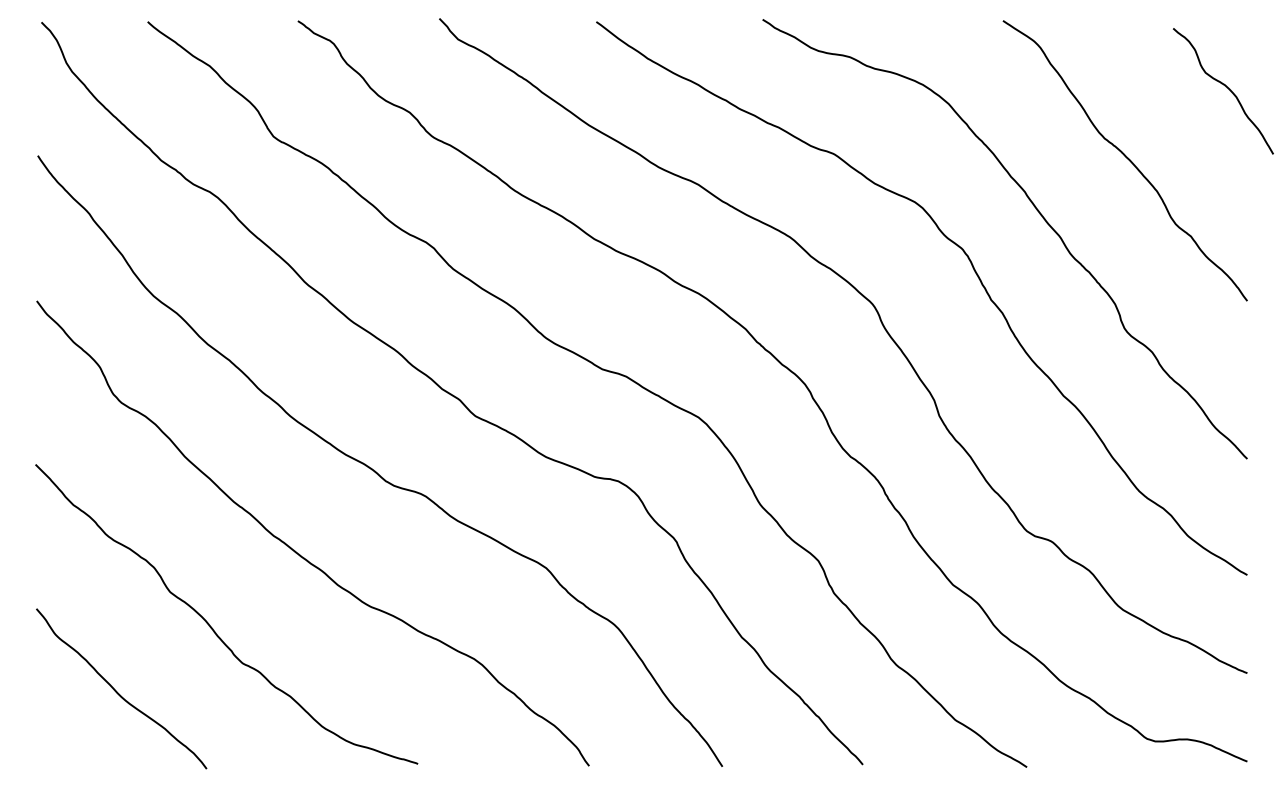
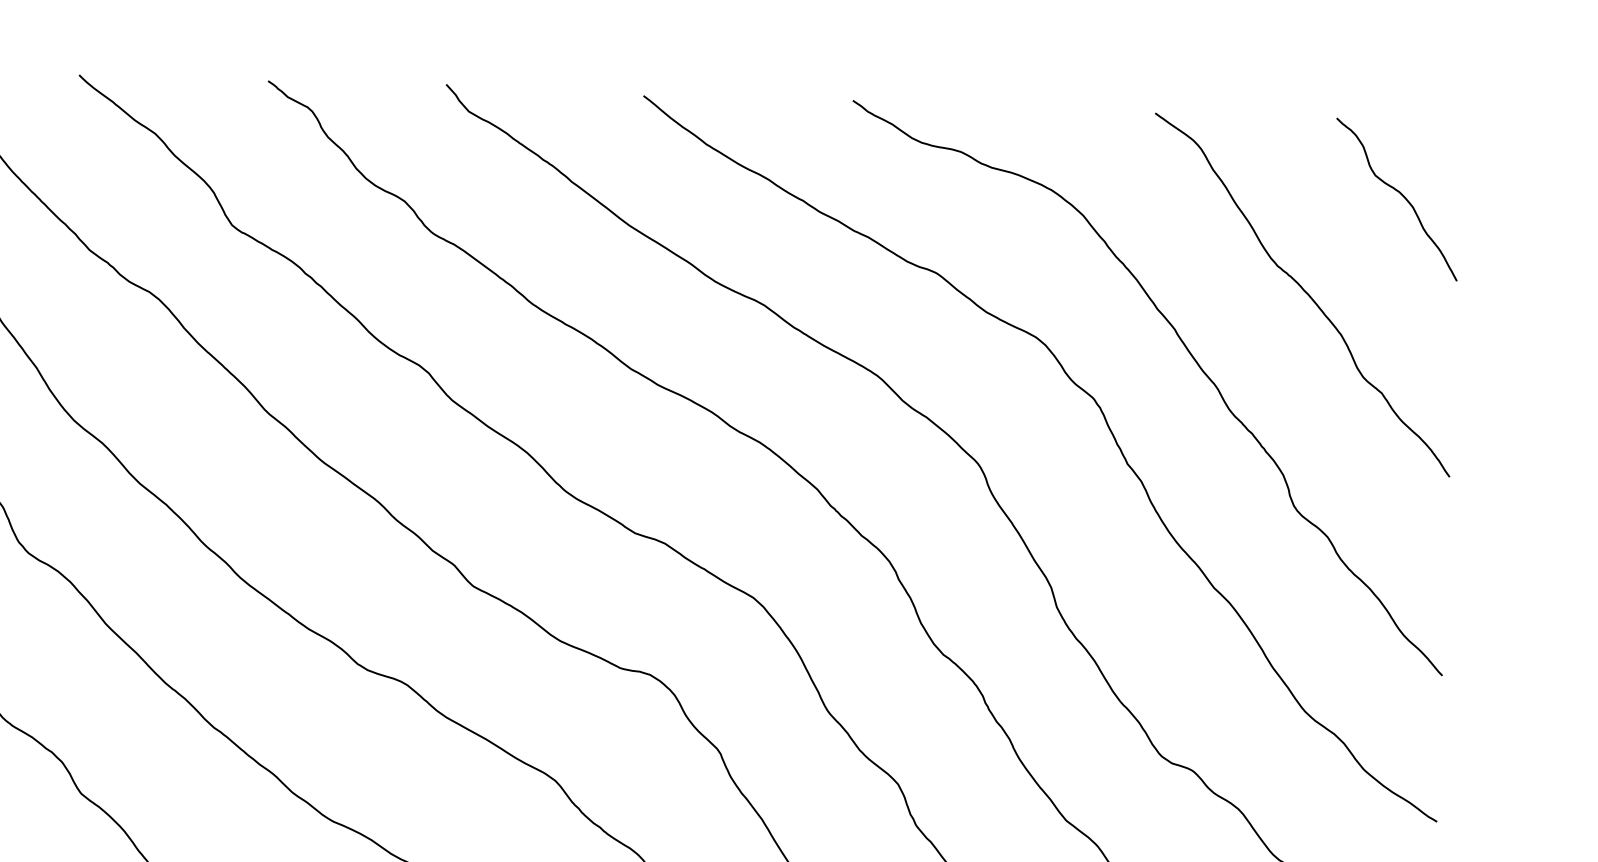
curve: (1226, 87) -> (1401, 194), moved

